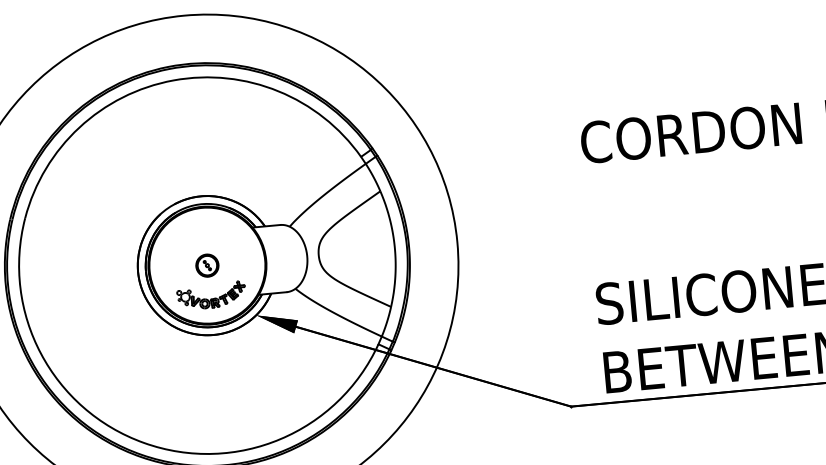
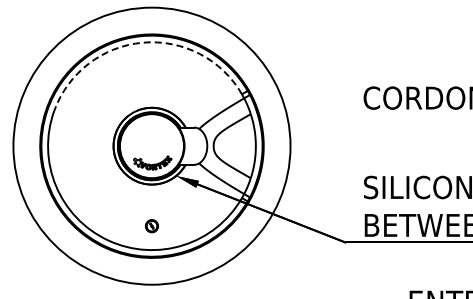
arc: (172, 80) -> (142, 42), solid -> dashed
part: (206, 266) -> (151, 226), moved

